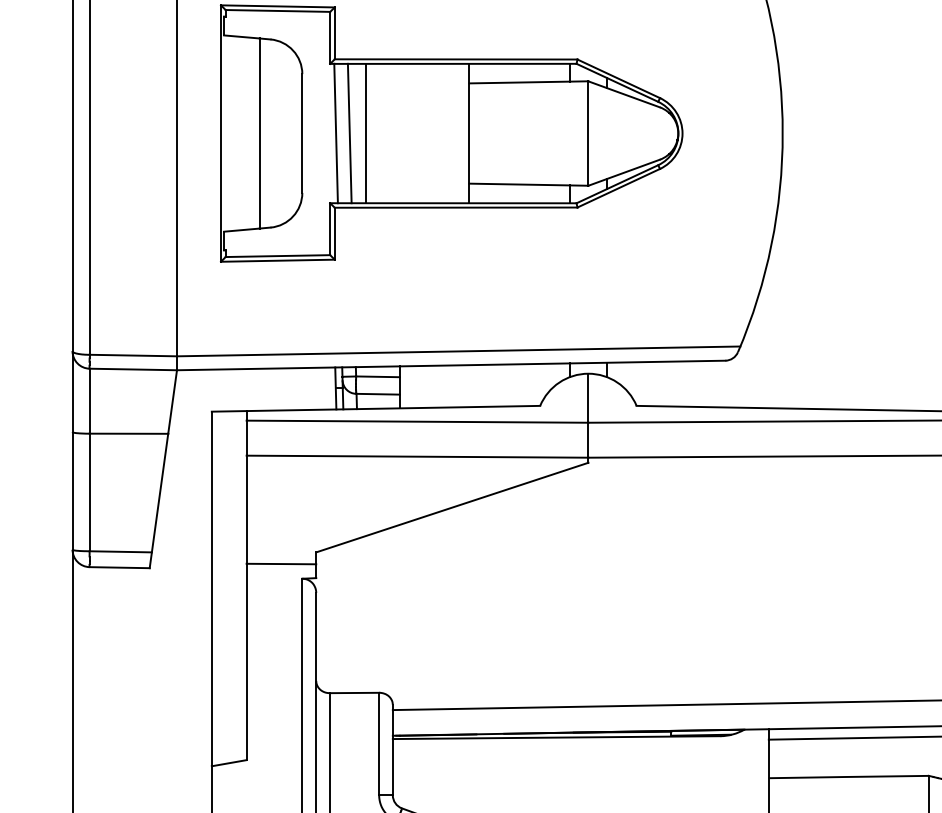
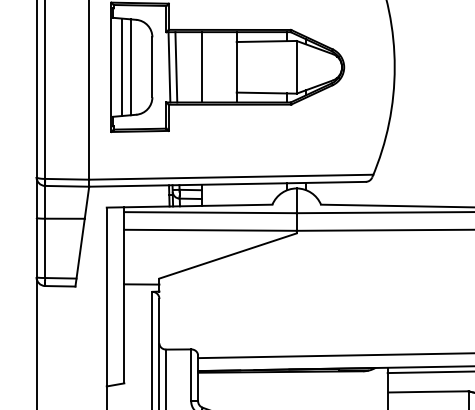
line: (243, 133) -> (122, 67), added
line: (365, 133) -> (201, 67), moved

